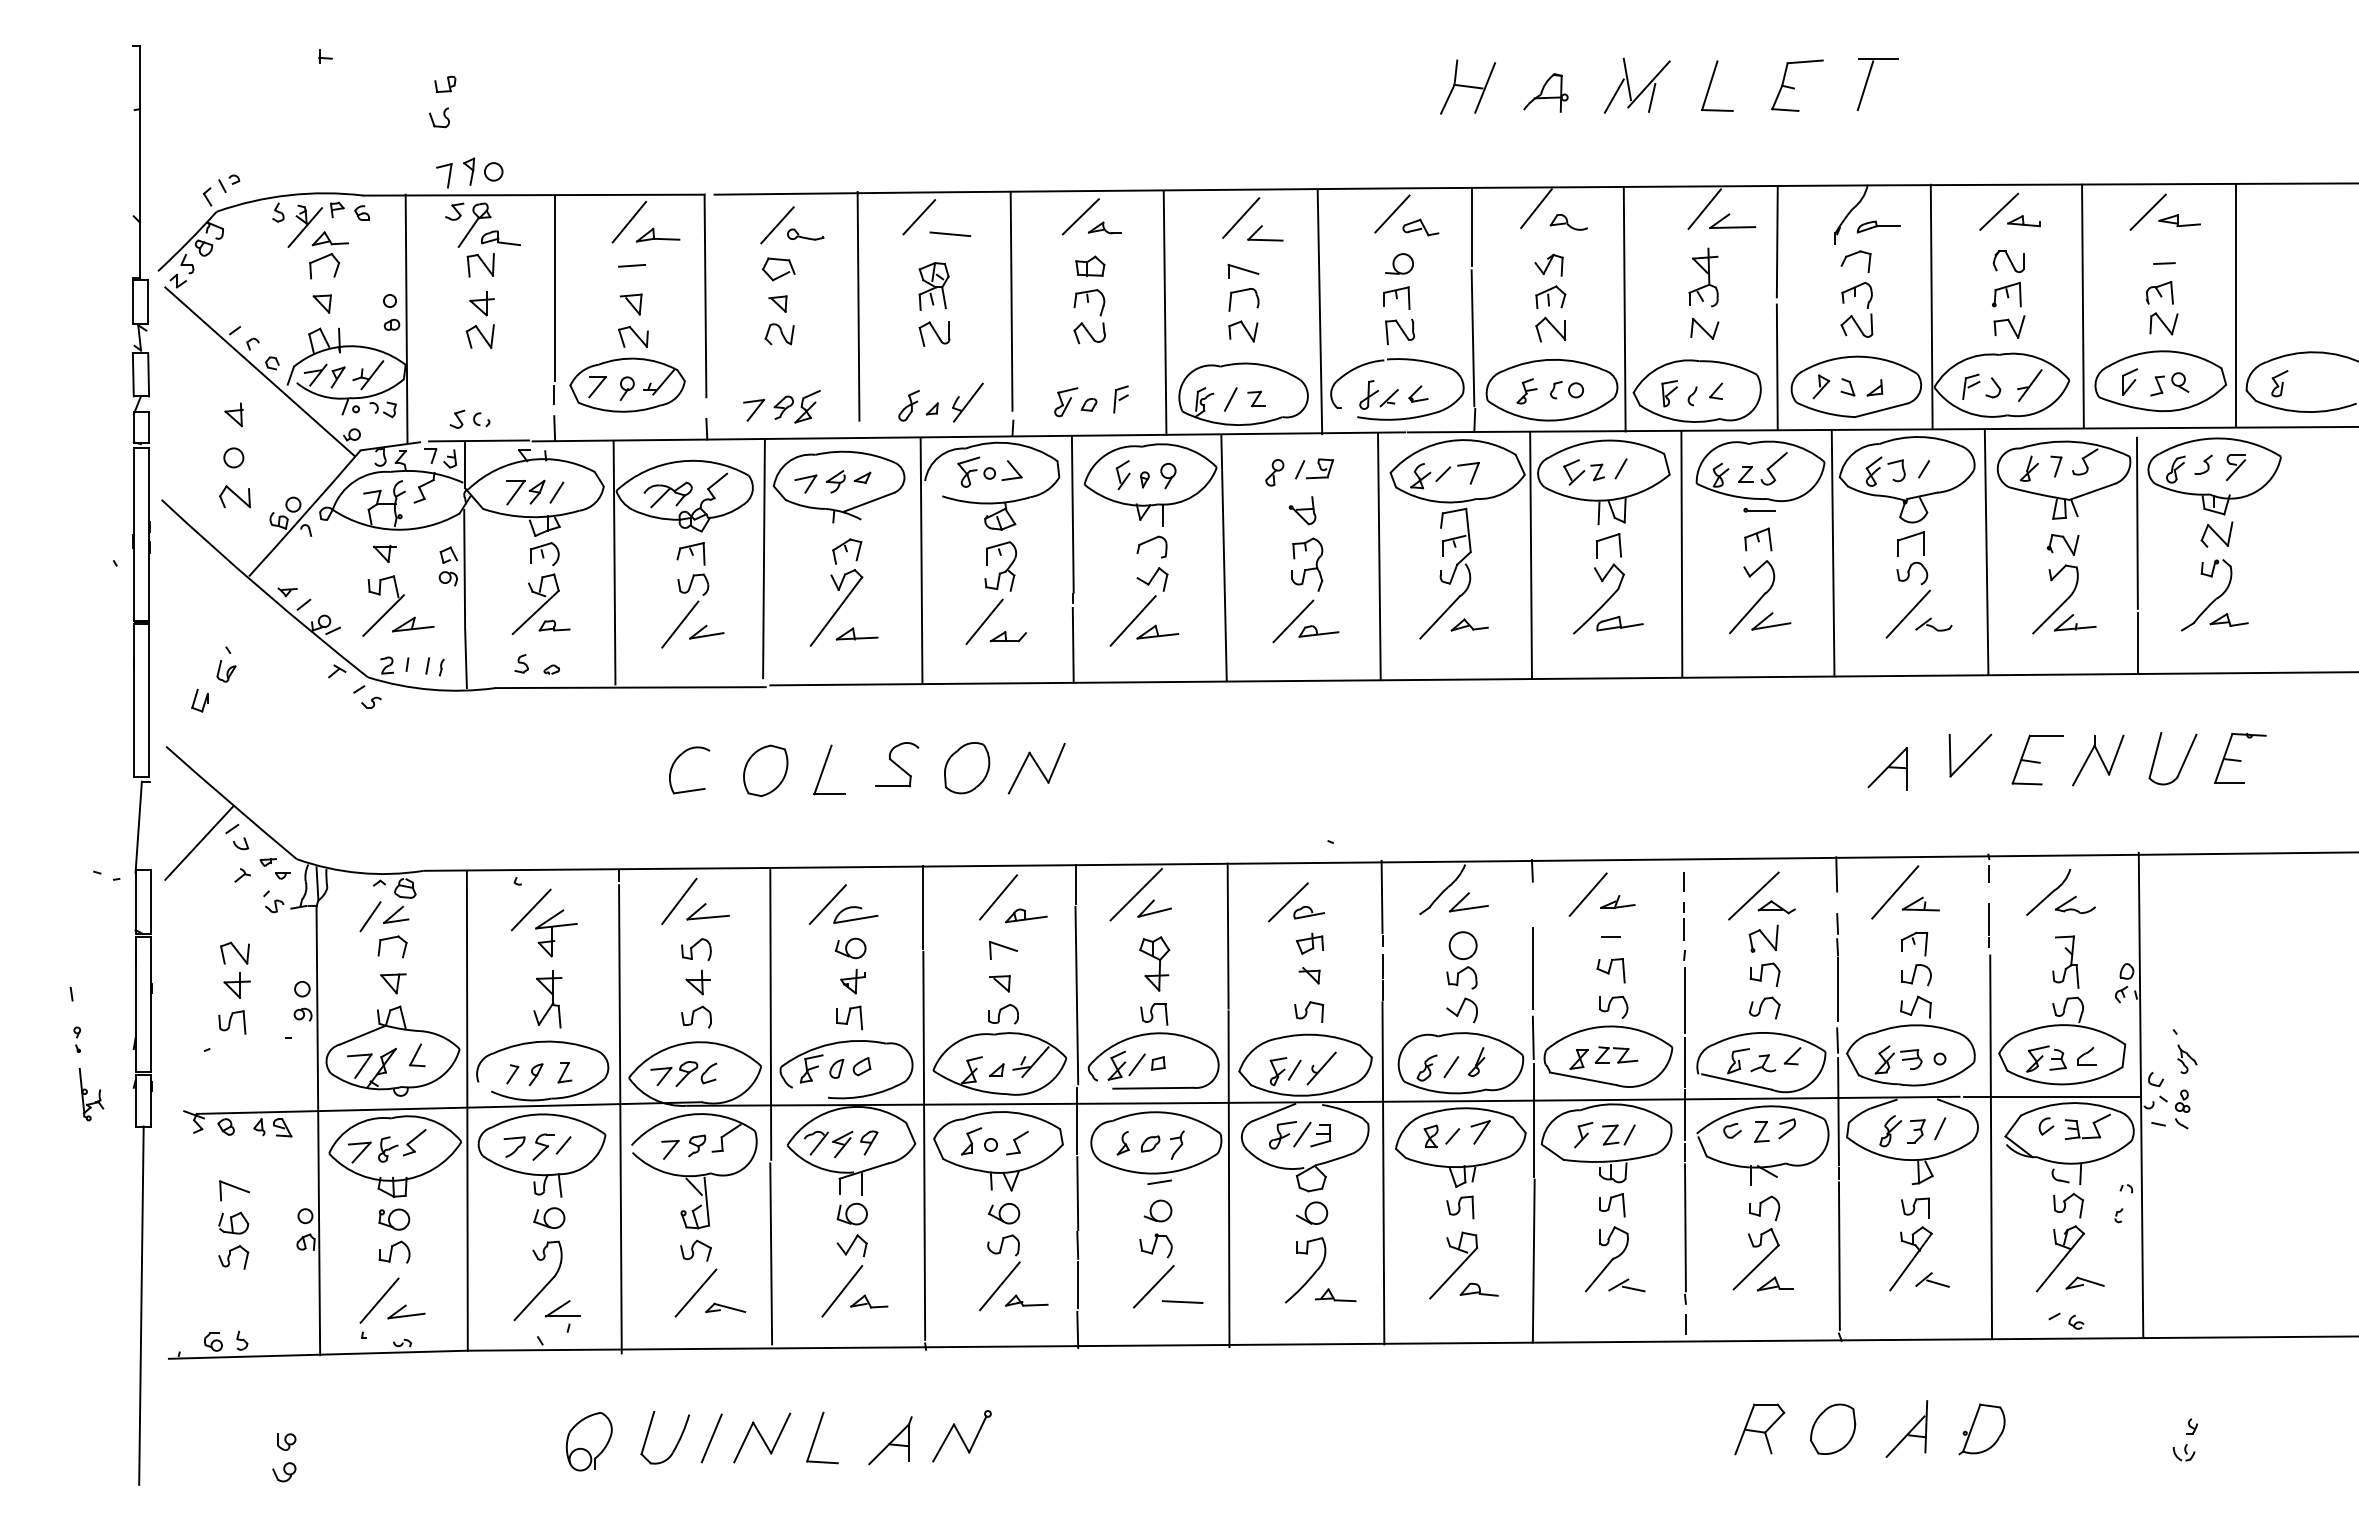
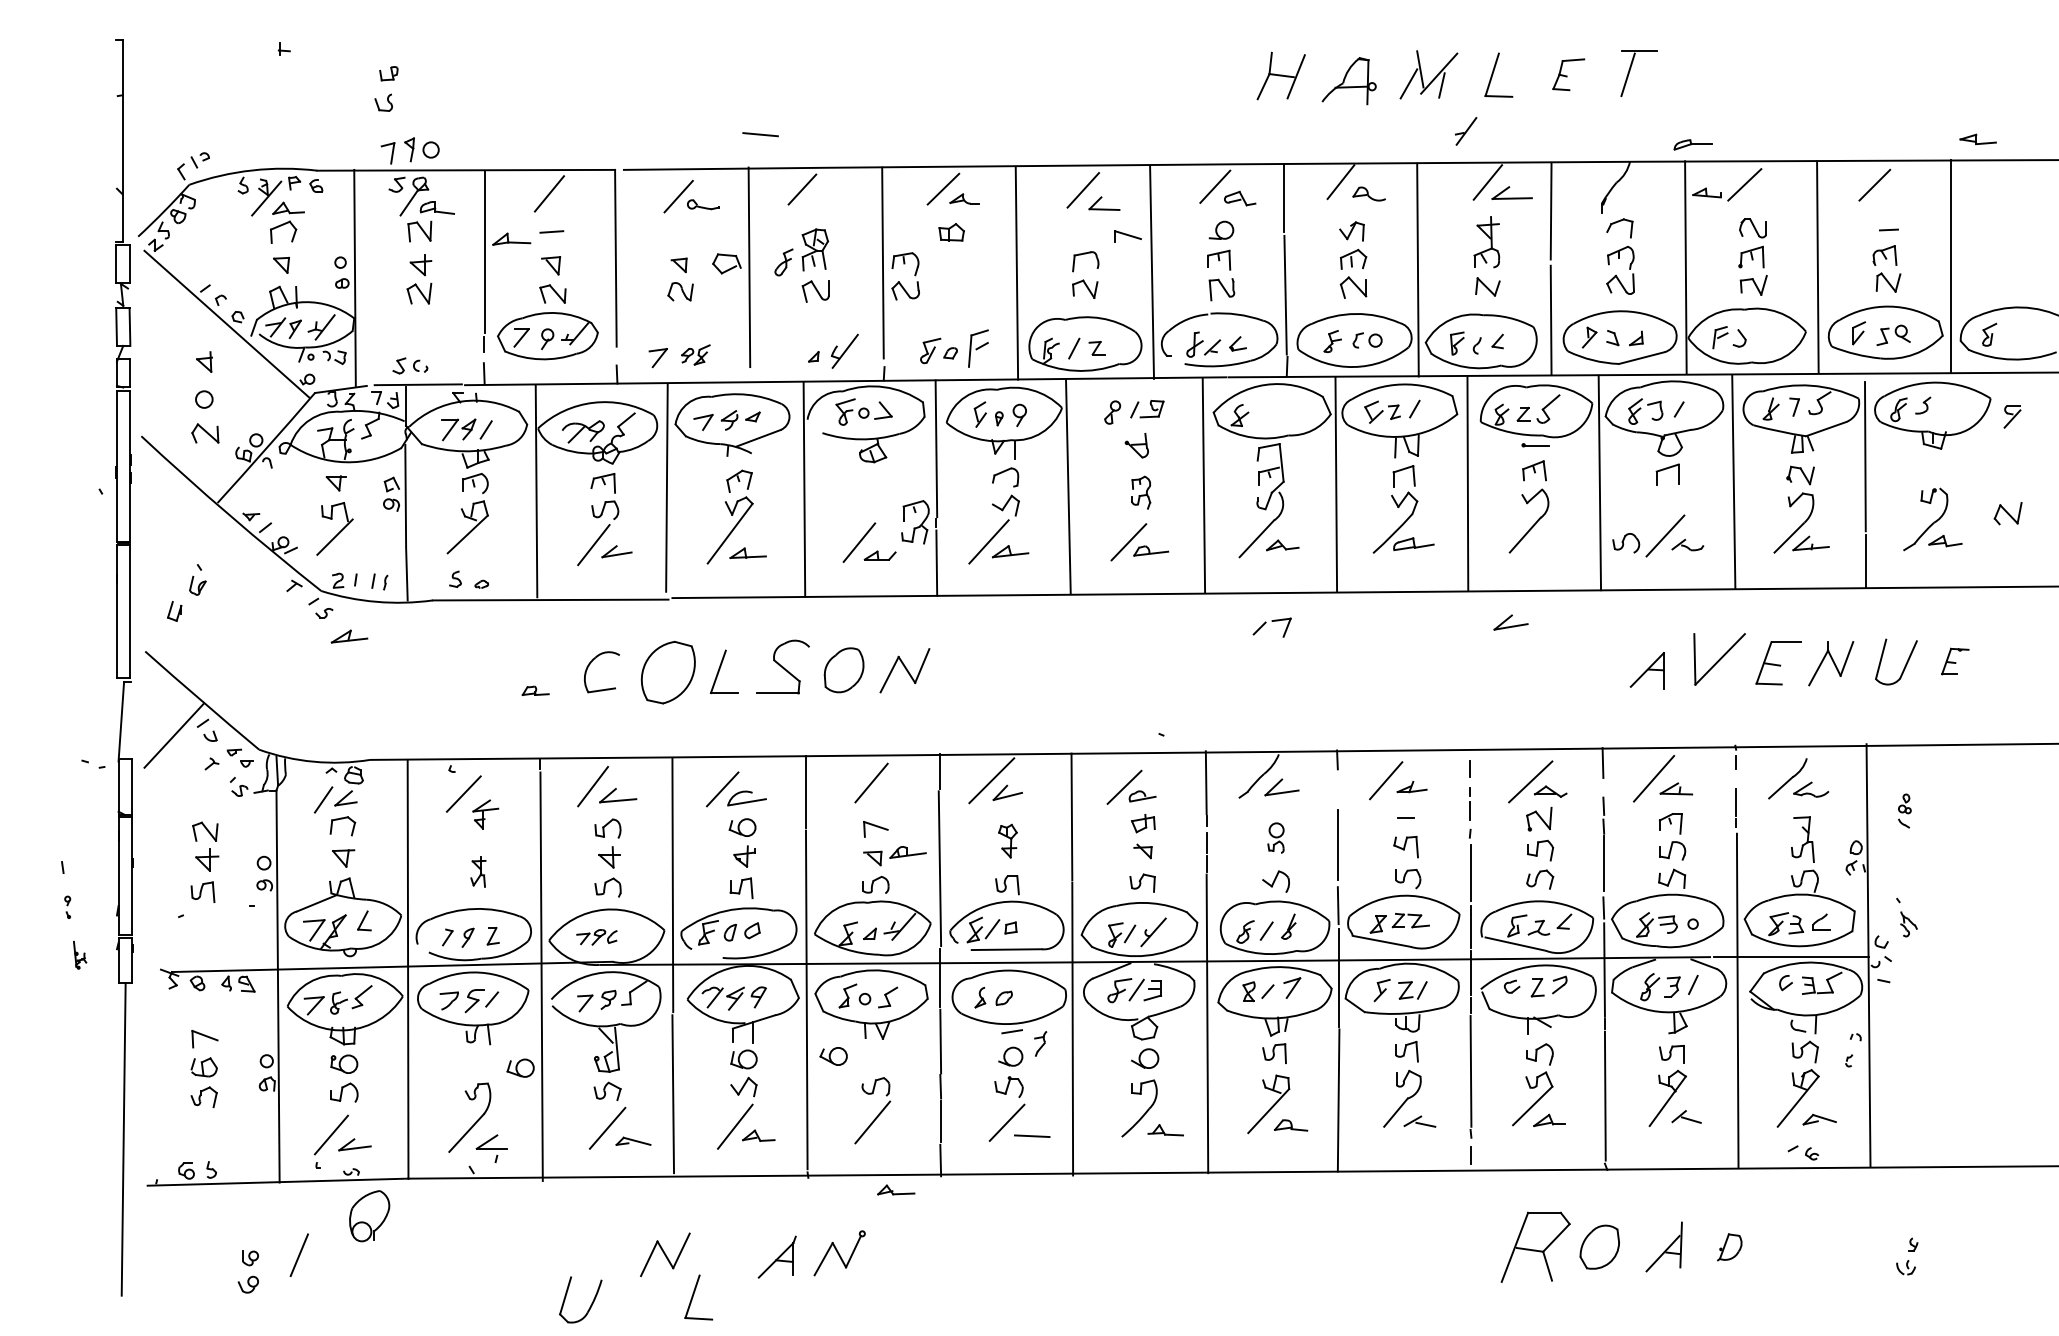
part: (1797, 85) -> (1568, 74), size x0.7
part: (1545, 92) -> (1348, 80), size x1.4
part: (2179, 220) -> (1978, 139), moved
part: (2023, 221) -> (1706, 193), moved
part: (1878, 226) -> (1692, 144), moved
line: (950, 233) -> (760, 133), moved
part: (658, 234) -> (512, 238), moved
part: (1243, 271) -> (1128, 236), moved
part: (780, 275) -> (728, 269), moved
part: (1082, 322) -> (899, 281), moved
part: (2029, 385) -> (1465, 131), moved
part: (1120, 399) -> (978, 348), size x1.6
part: (908, 405) -> (783, 262), moved
part: (796, 406) -> (695, 354), size x0.7
part: (1457, 466) -> (1272, 621), moved
part: (2236, 467) -> (2012, 416), moved
part: (2216, 534) -> (2007, 513), moved
part: (1307, 564) -> (1141, 492), size x0.7
part: (1000, 566) -> (915, 522), moved
part: (1912, 573) -> (1626, 543), moved
part: (1771, 621) -> (1511, 622), moved
part: (413, 624) -> (349, 636), moved
part: (554, 625) -> (535, 690), moved
part: (1970, 755) -> (1719, 659), size x1.4
part: (2240, 757) -> (1955, 661), size x0.6
part: (897, 764) -> (783, 667), size x1.4
part: (765, 770) -> (668, 672), size x1.4
part: (1026, 915) -> (908, 852), moved
part: (556, 933) -> (485, 814), size x0.7
part: (1461, 960) -> (1275, 838), size x0.6
part: (1154, 963) -> (1007, 840), size x0.7
part: (547, 999) -> (478, 872), size x0.6
part: (683, 1074) -> (596, 937), size x0.7
part: (91, 1094) -> (80, 955), size x0.6
part: (2182, 1109) -> (1904, 811), moved
part: (1177, 1144) -> (1040, 1043), moved
part: (1004, 1213) -> (834, 1056), moved
part: (549, 1217) -> (520, 1067), moved
part: (1026, 1300) -> (895, 1189), moved
part: (1759, 1429) -> (1535, 1247), size x1.6
part: (1981, 1429) -> (1729, 1247), size x0.6
part: (822, 1437) -> (698, 1297), moved
line: (711, 1438) -> (299, 1255), moved
part: (676, 1443) -> (590, 1304), moved
part: (584, 1448) -> (365, 1222), moved

